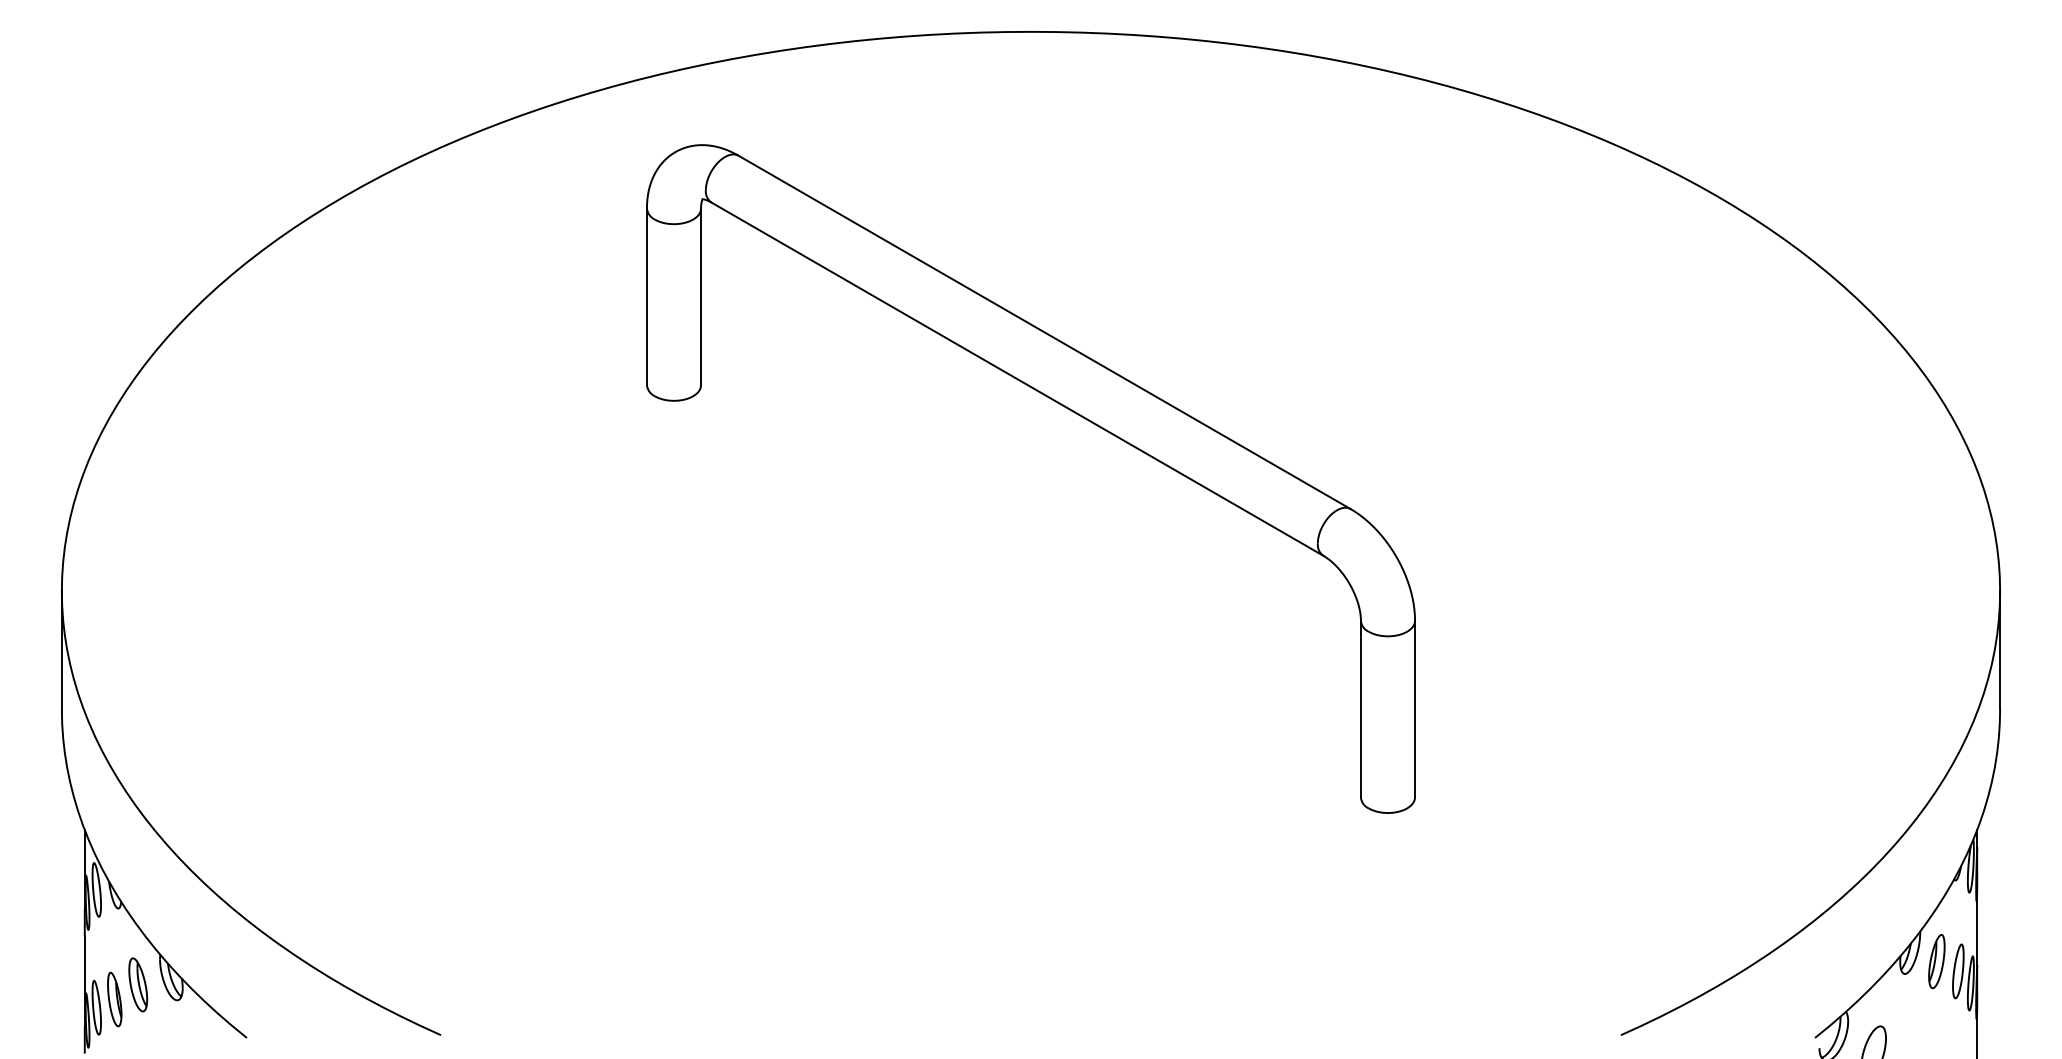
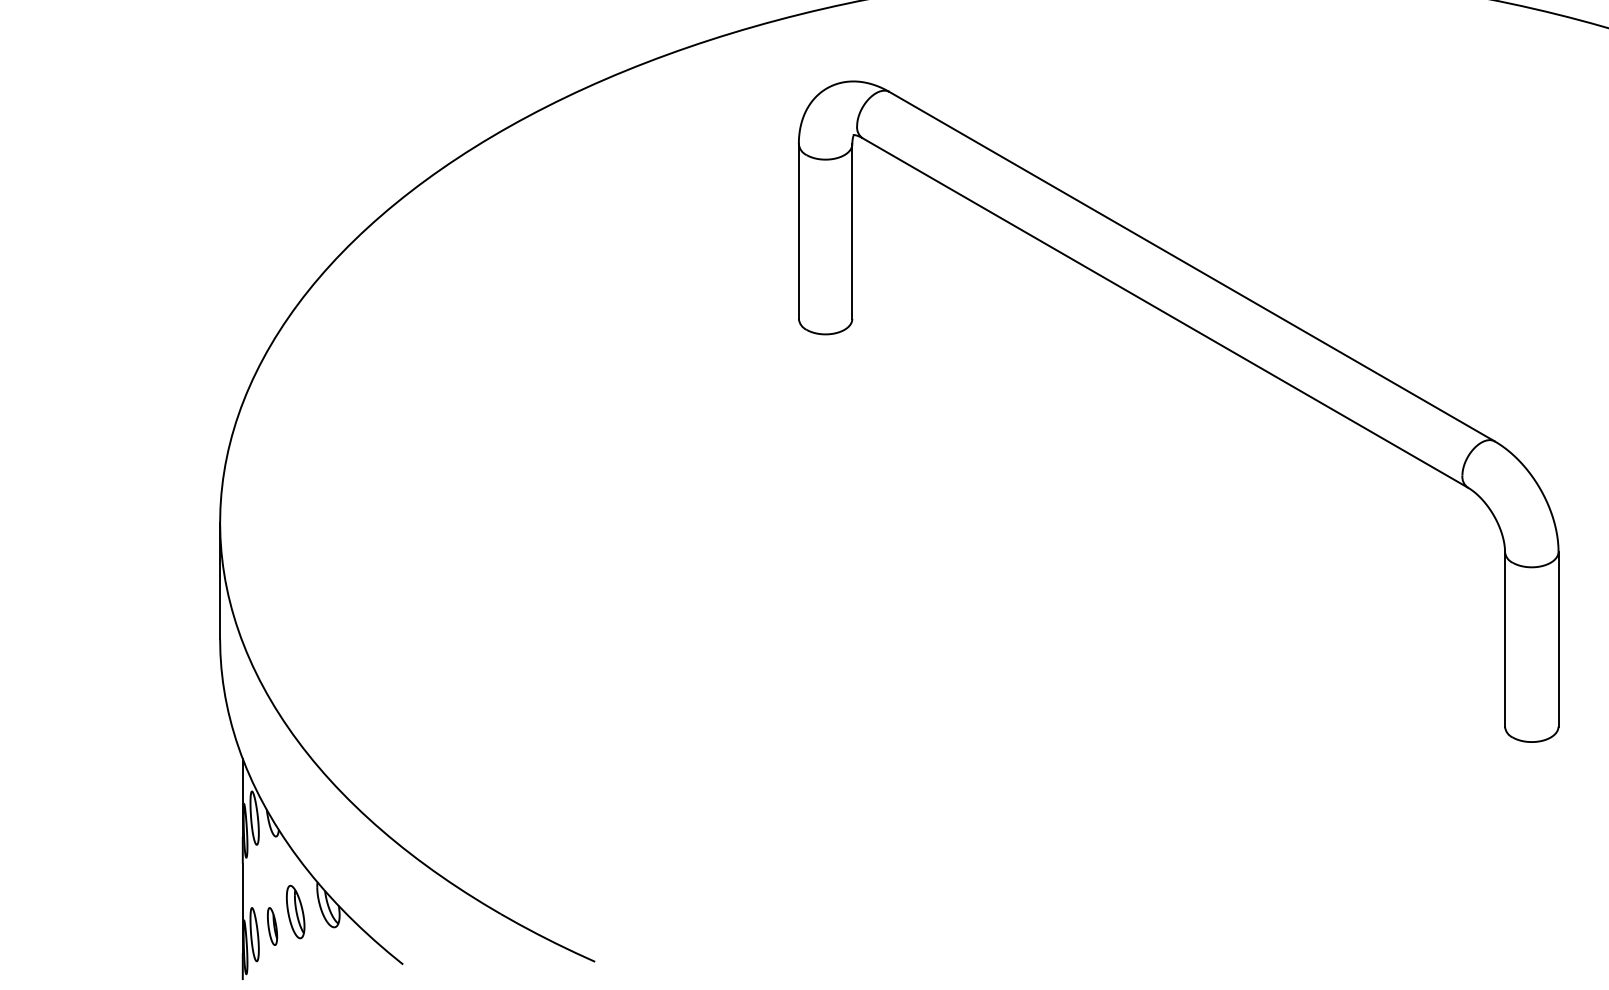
part: (114, 999) -> (272, 926), size x0.7

